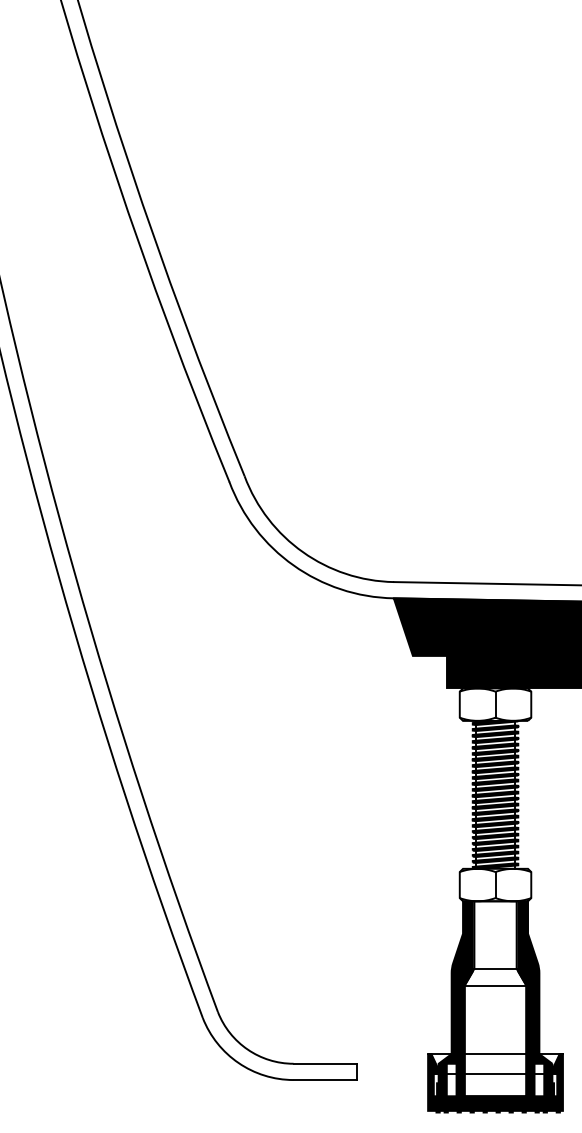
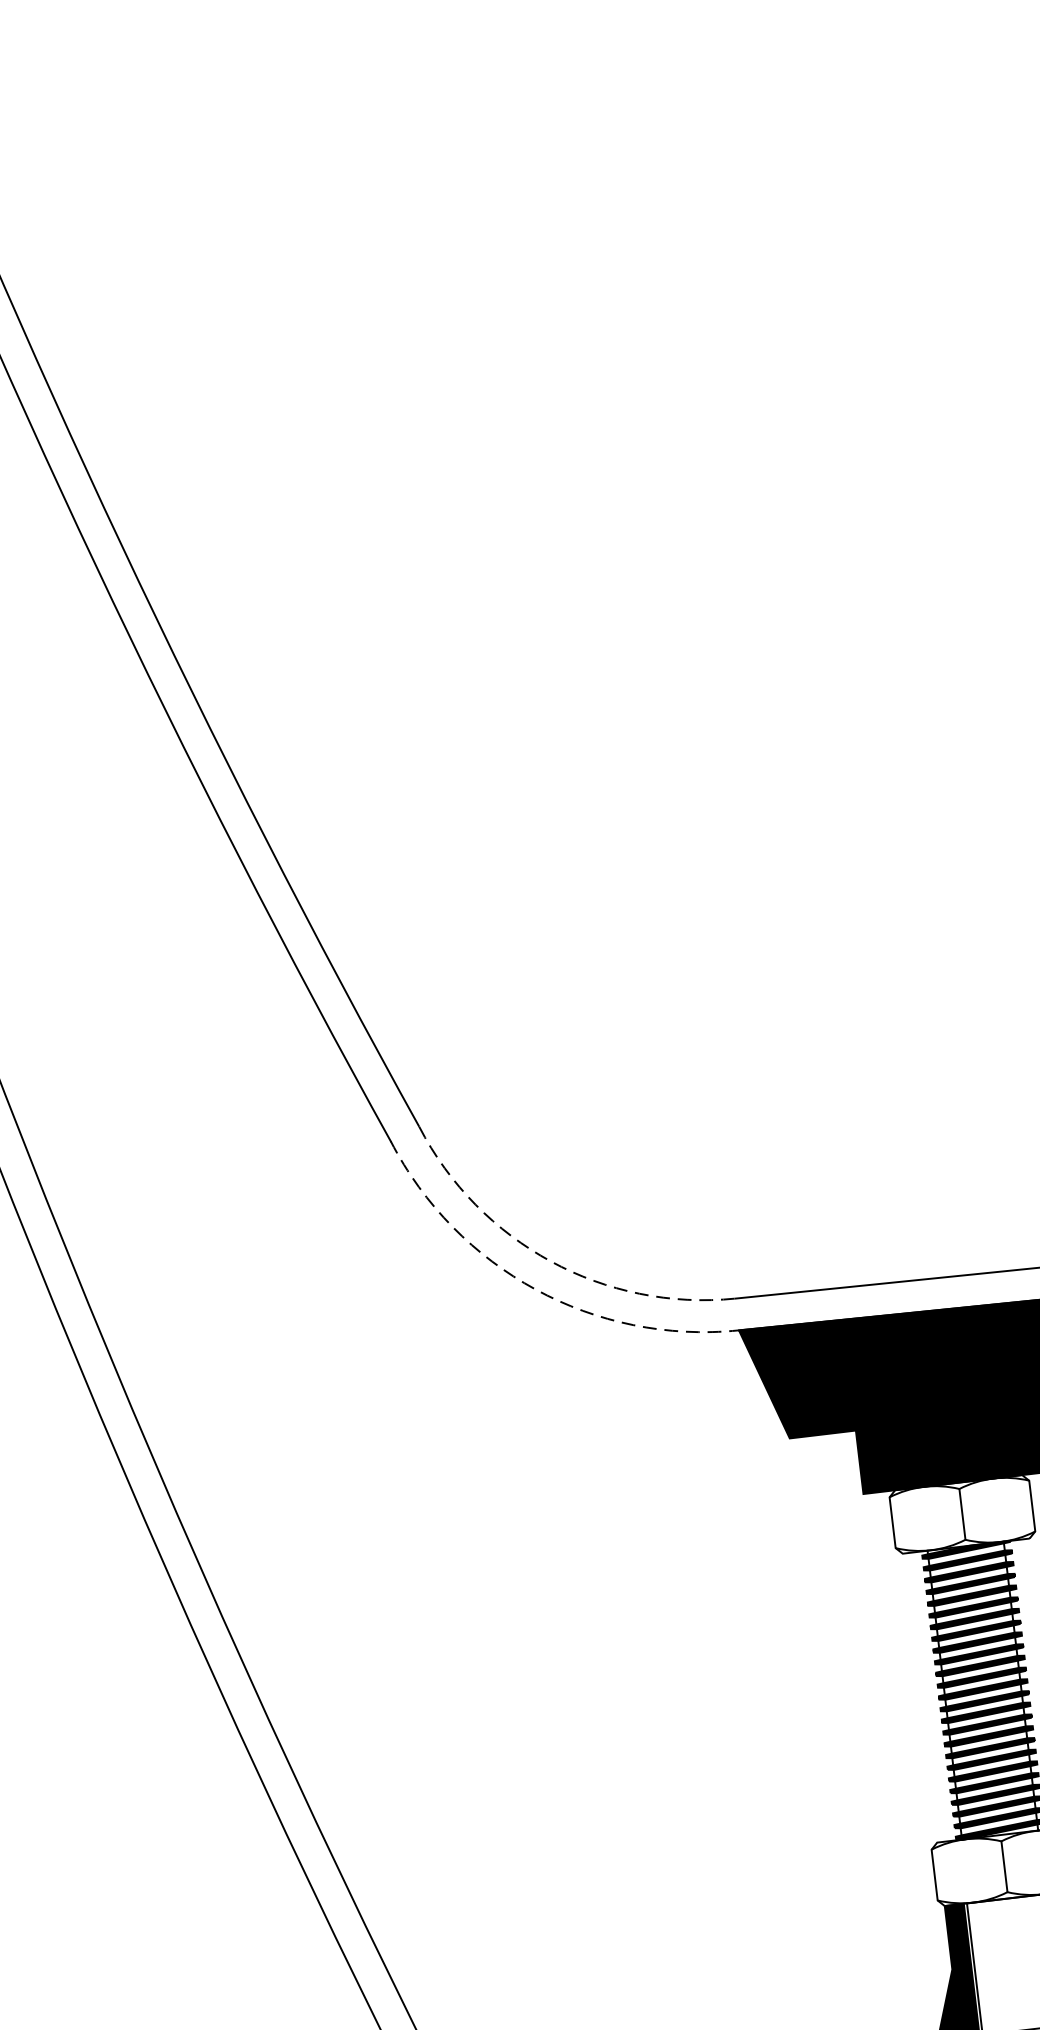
arc: (303, 552) -> (551, 1261), solid -> dashed
arc: (293, 565) -> (535, 1289), solid -> dashed

